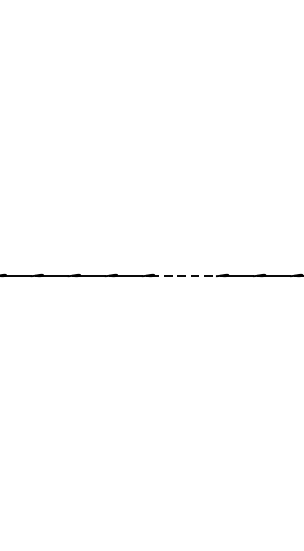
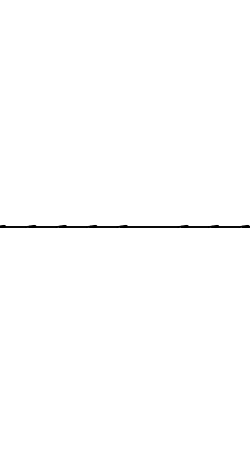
line: (183, 276) -> (150, 227), dashed -> solid

